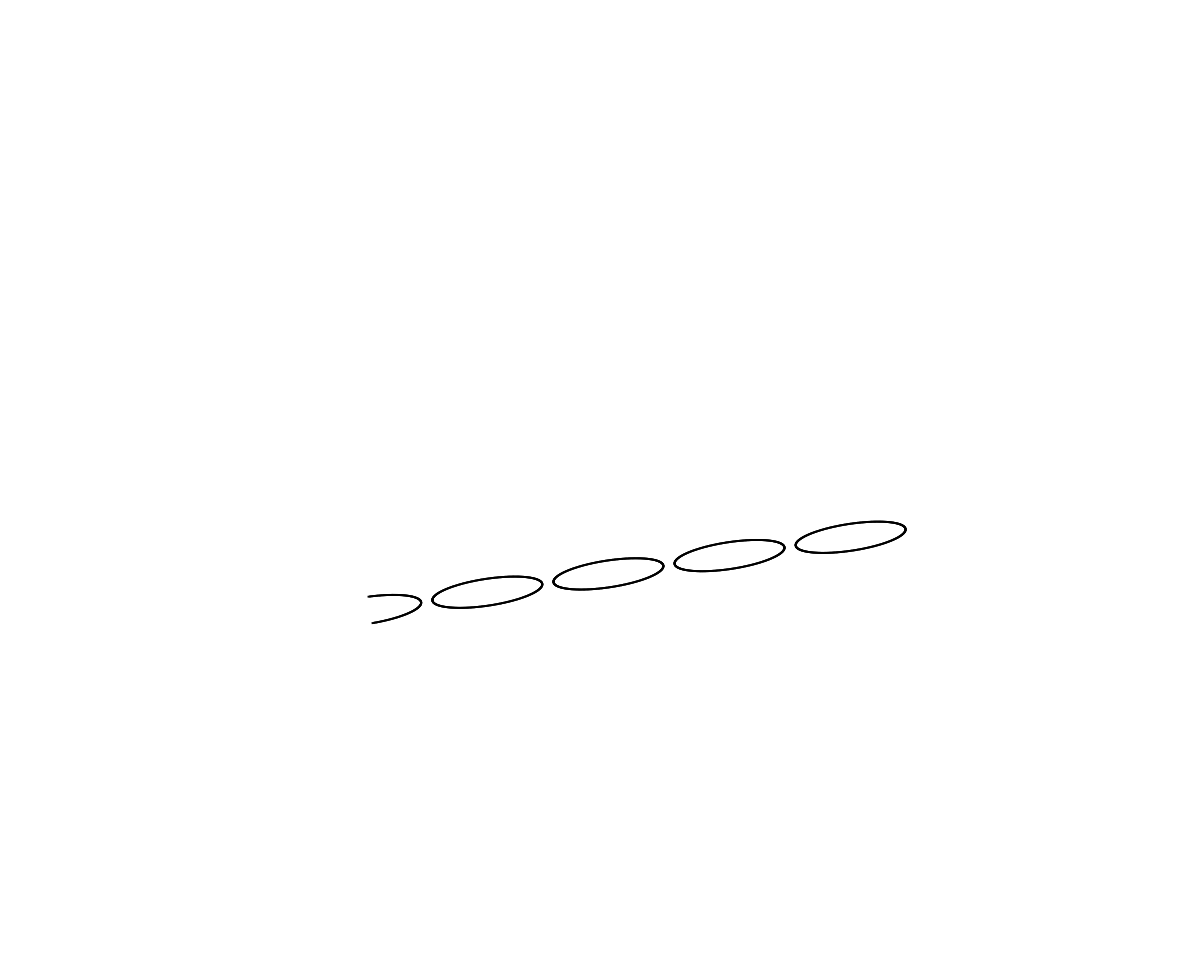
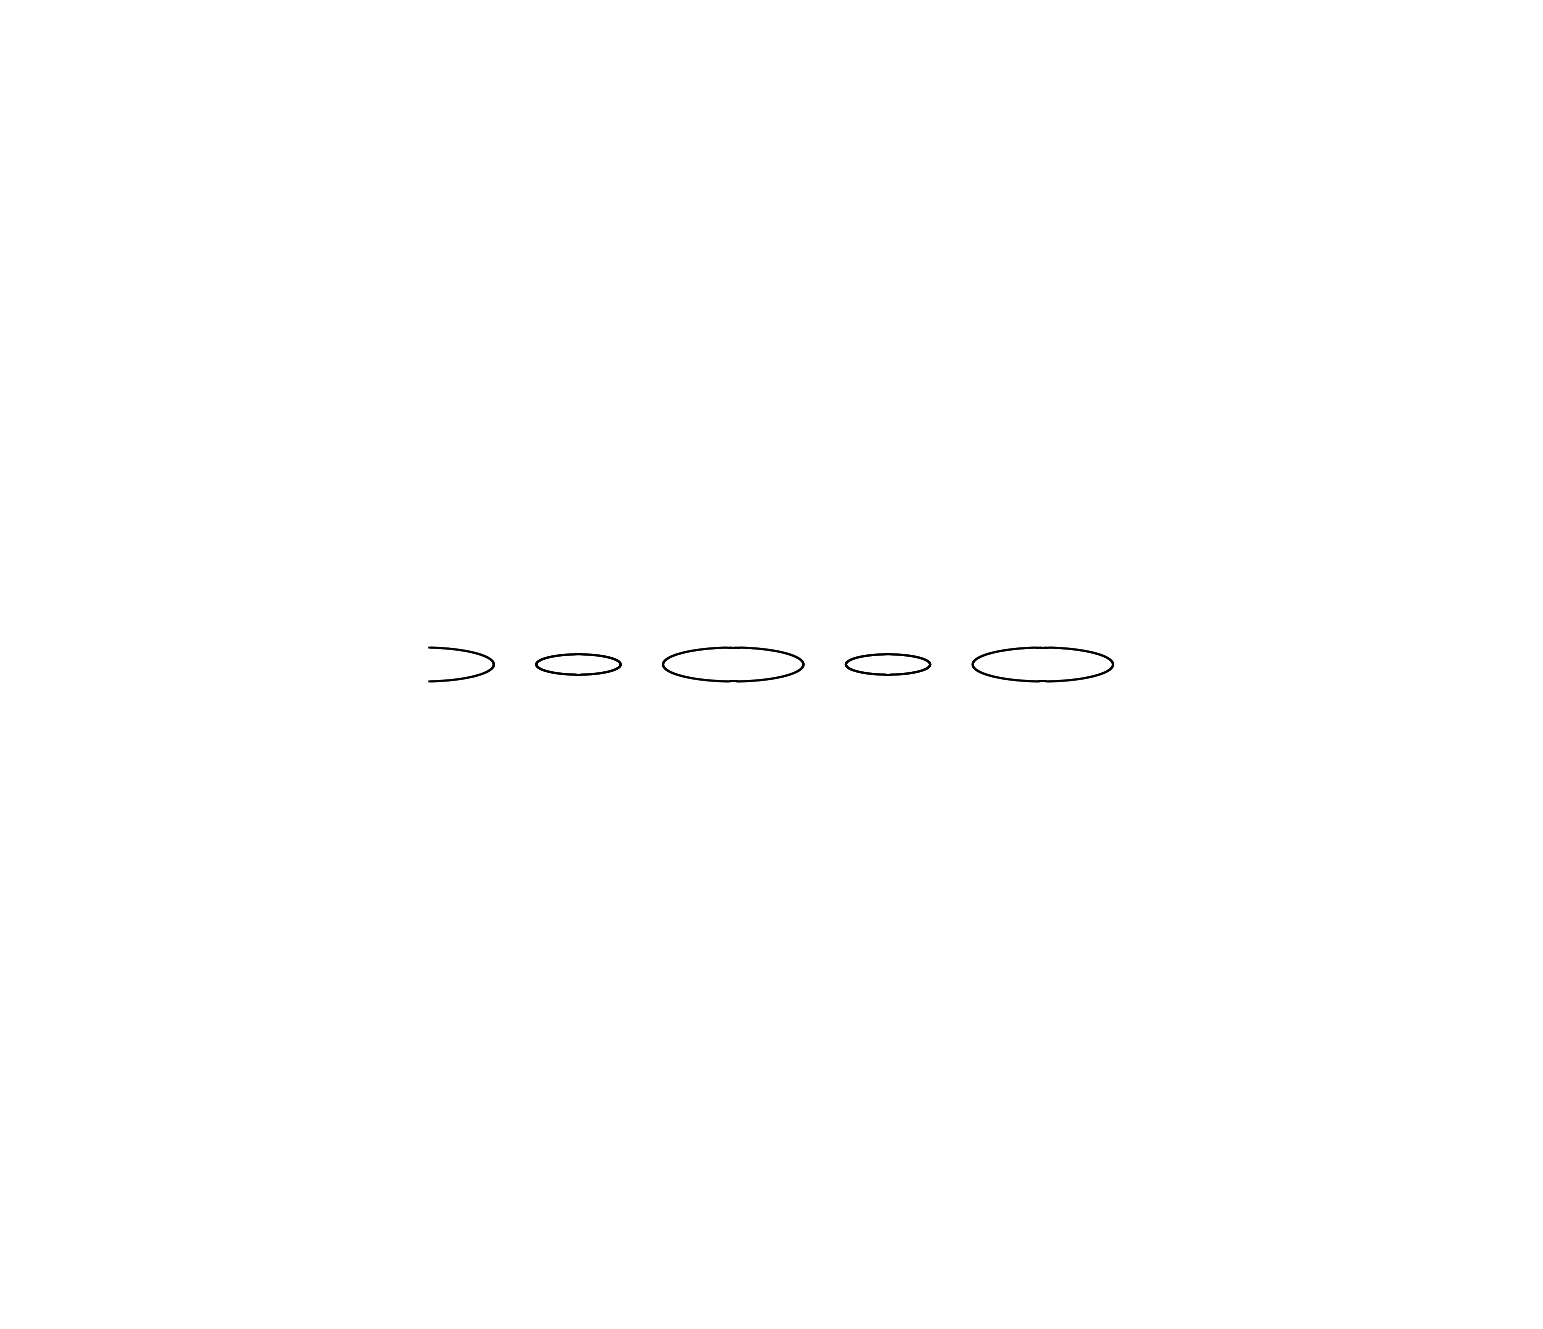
part: (729, 555) -> (887, 664), size x0.6
part: (487, 592) -> (578, 664), size x0.6

